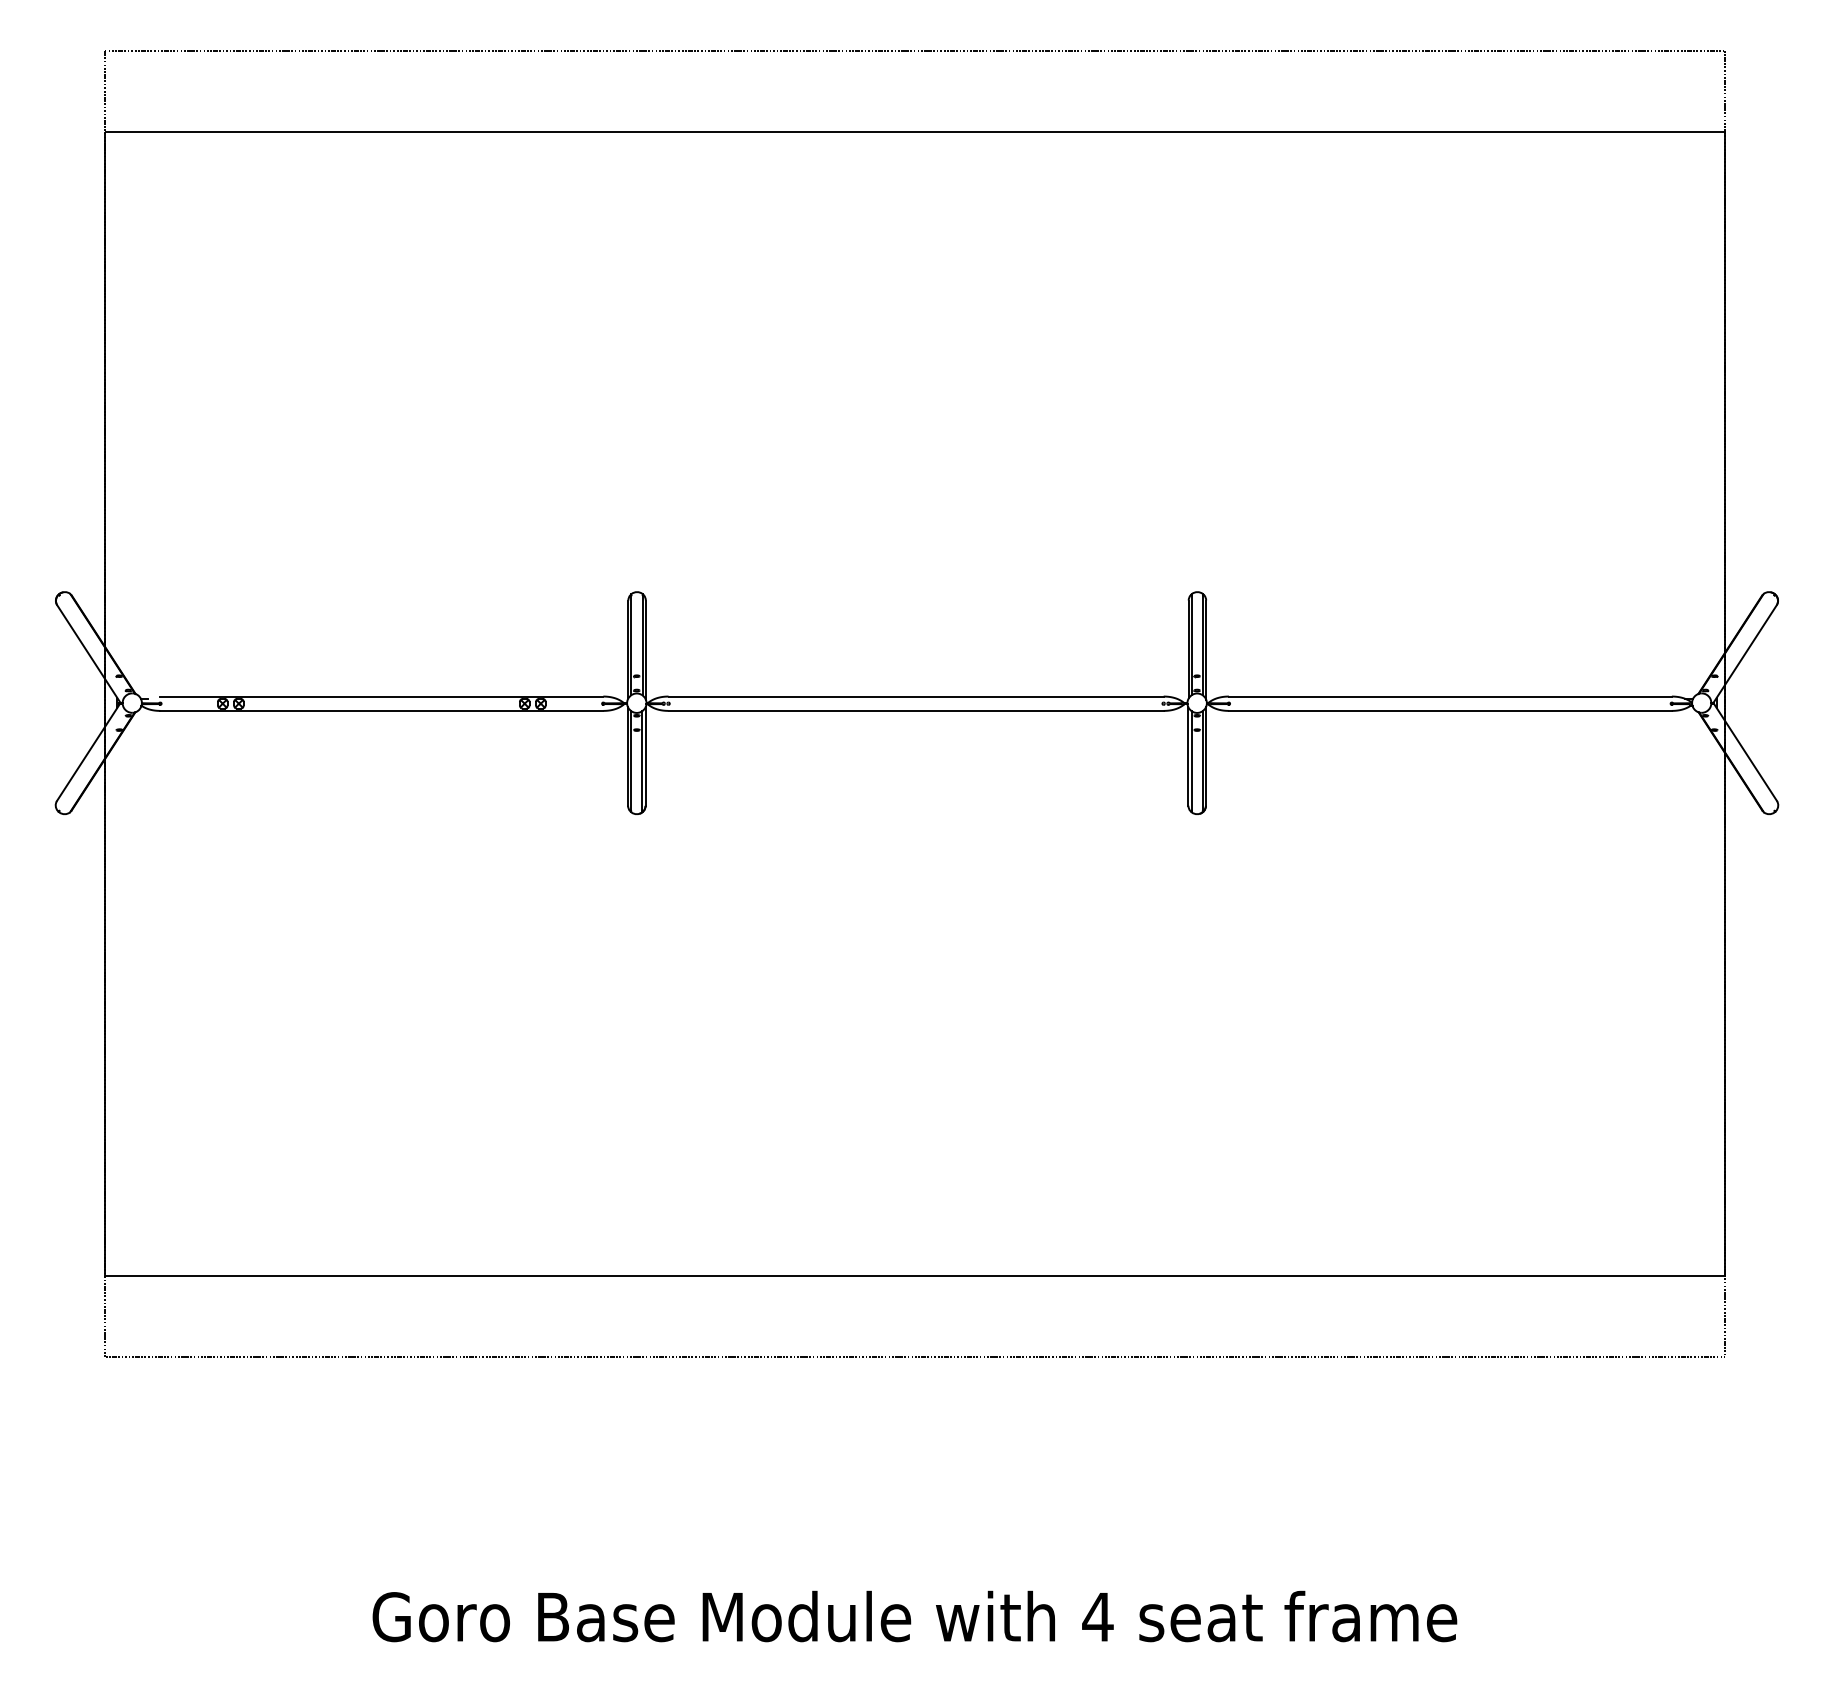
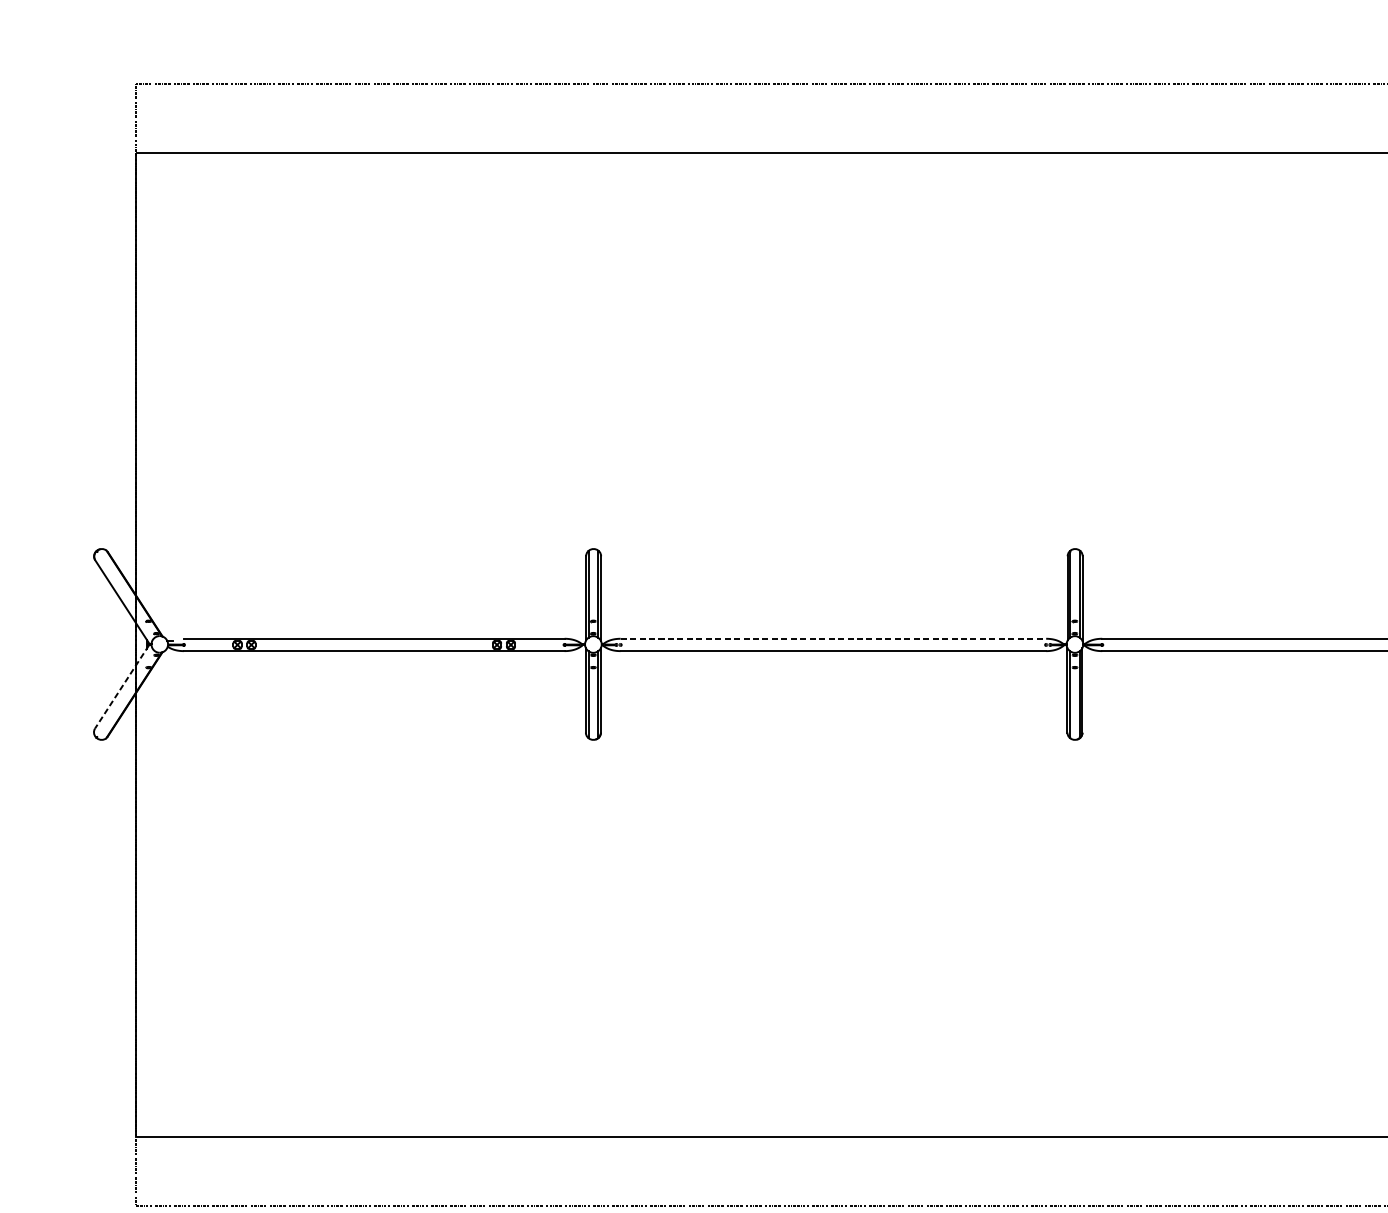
line: (916, 696) -> (833, 638), solid -> dashed
line: (88, 752) -> (122, 686), solid -> dashed

